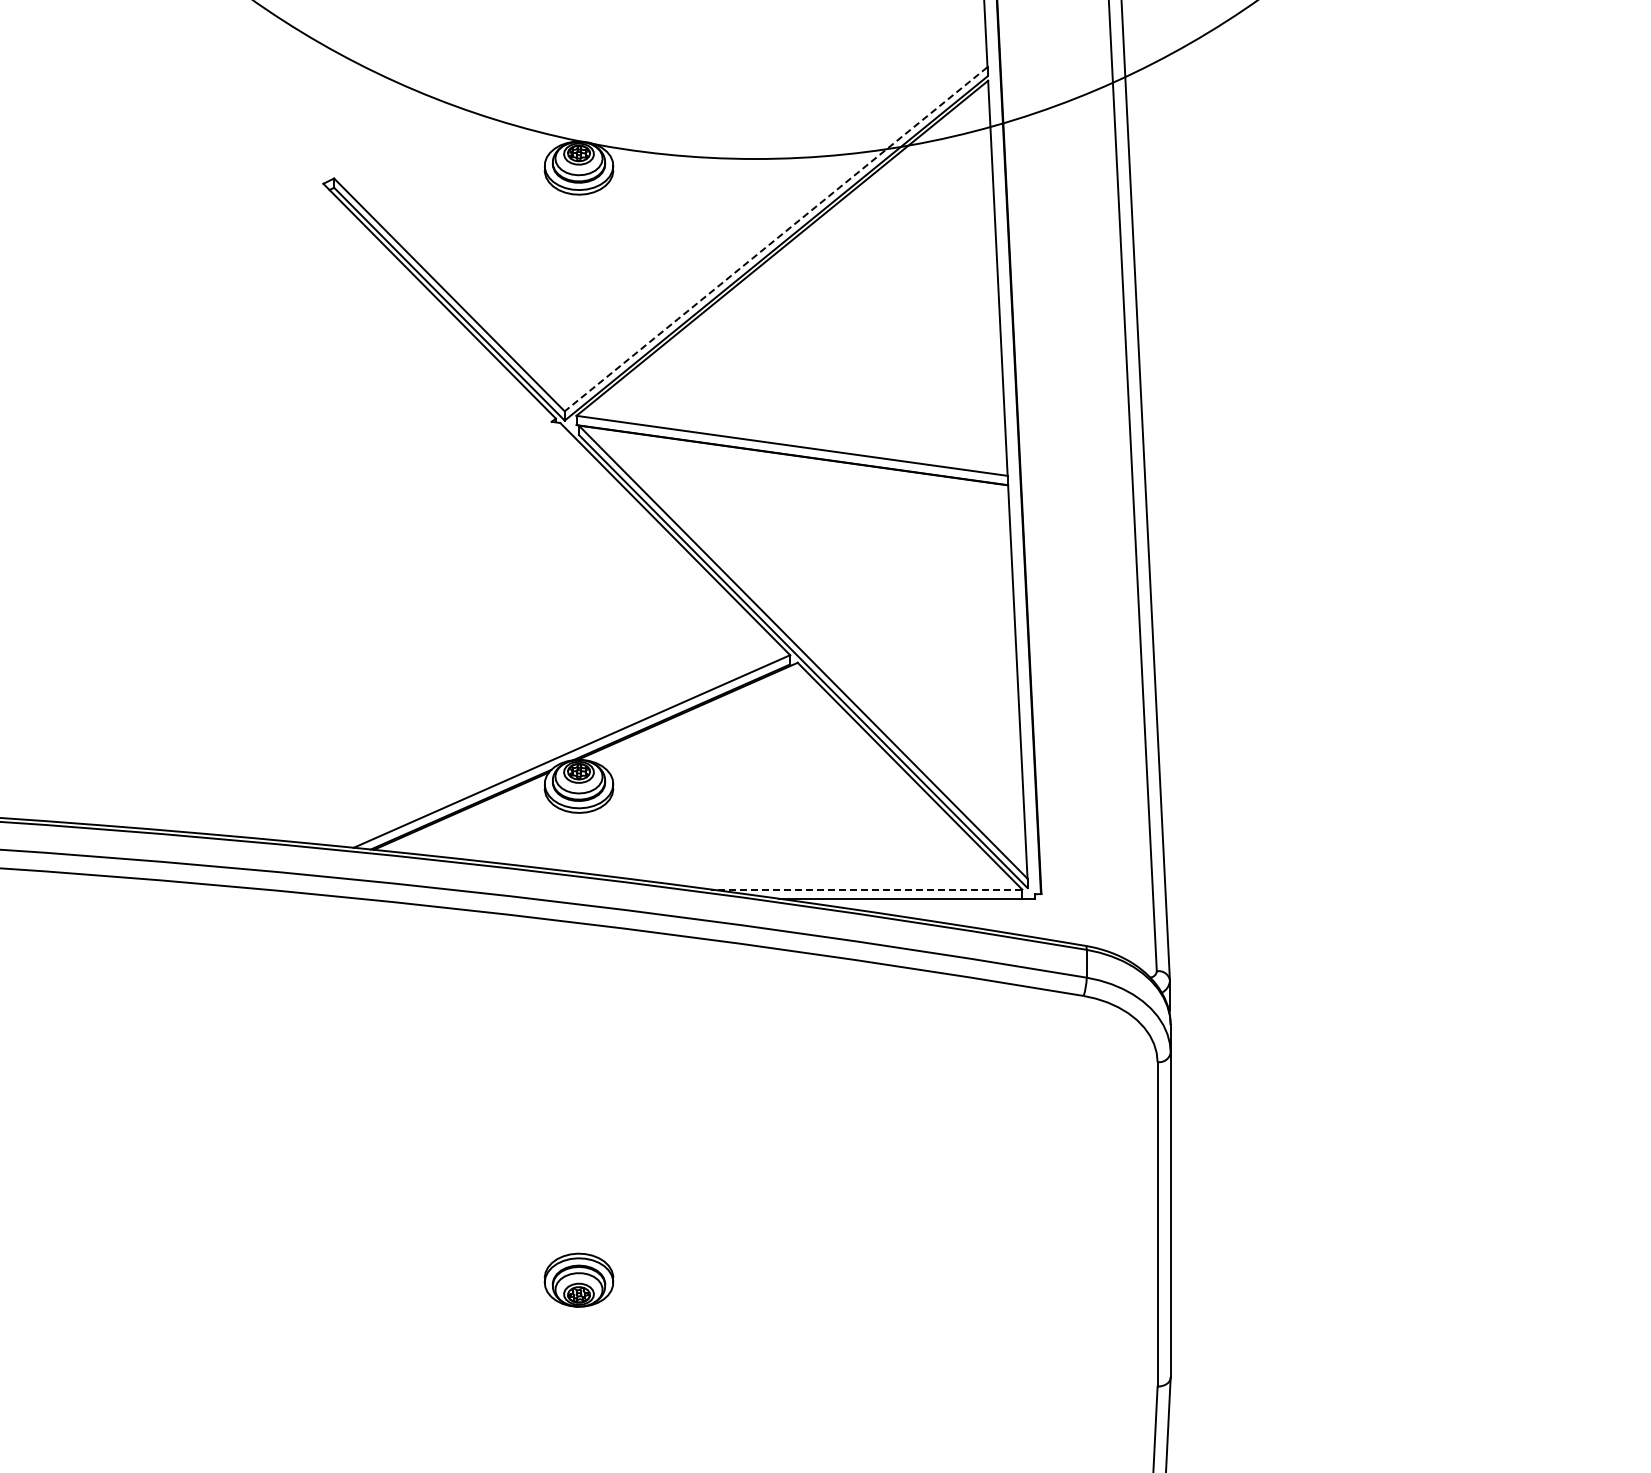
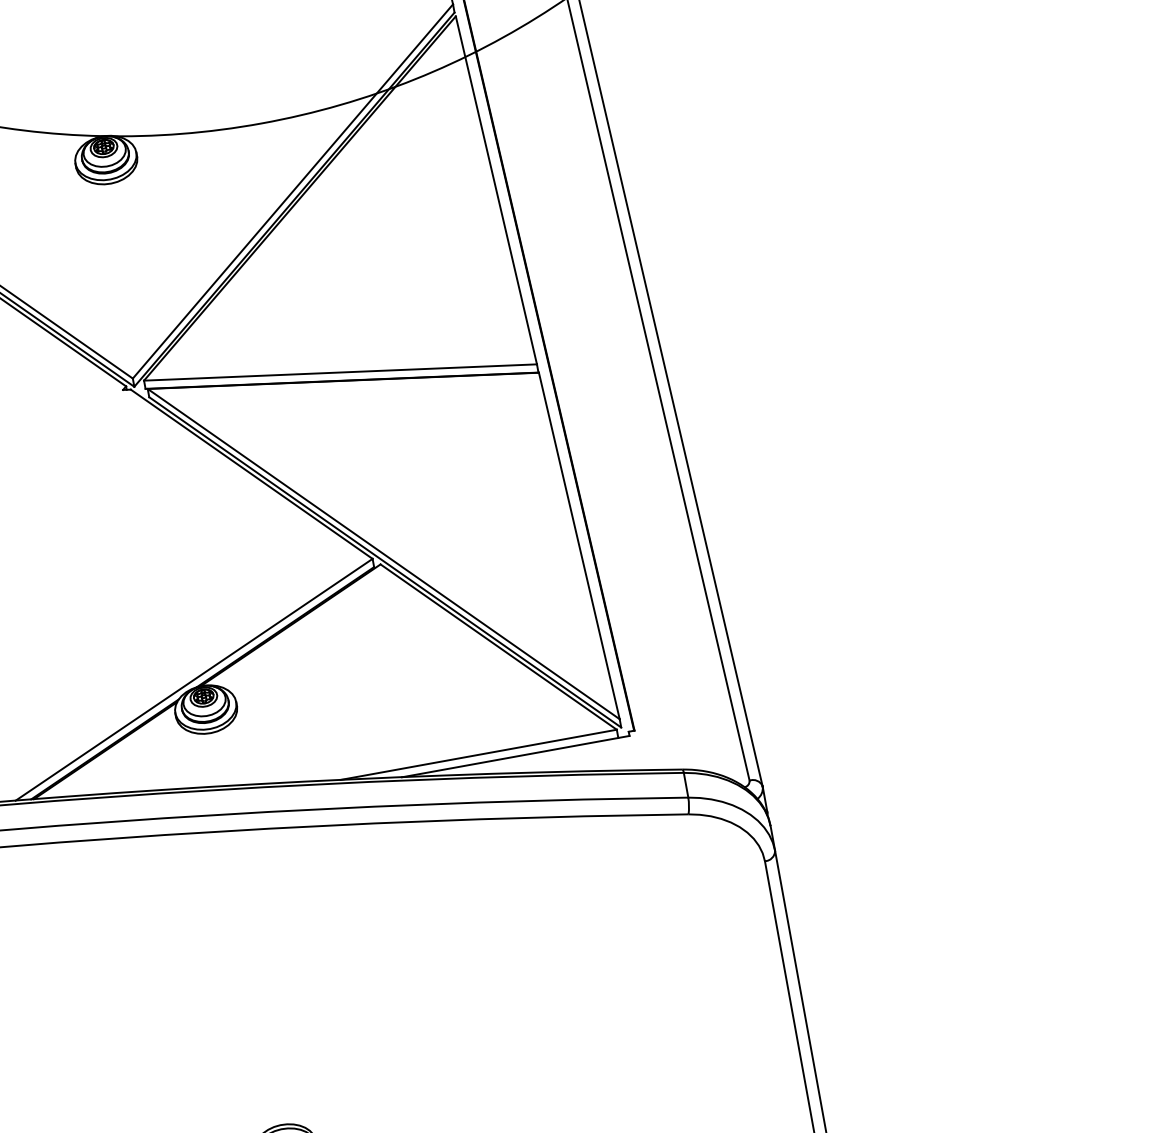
line: (776, 239) -> (293, 191), dashed -> solid
line: (866, 889) -> (478, 754), dashed -> solid

